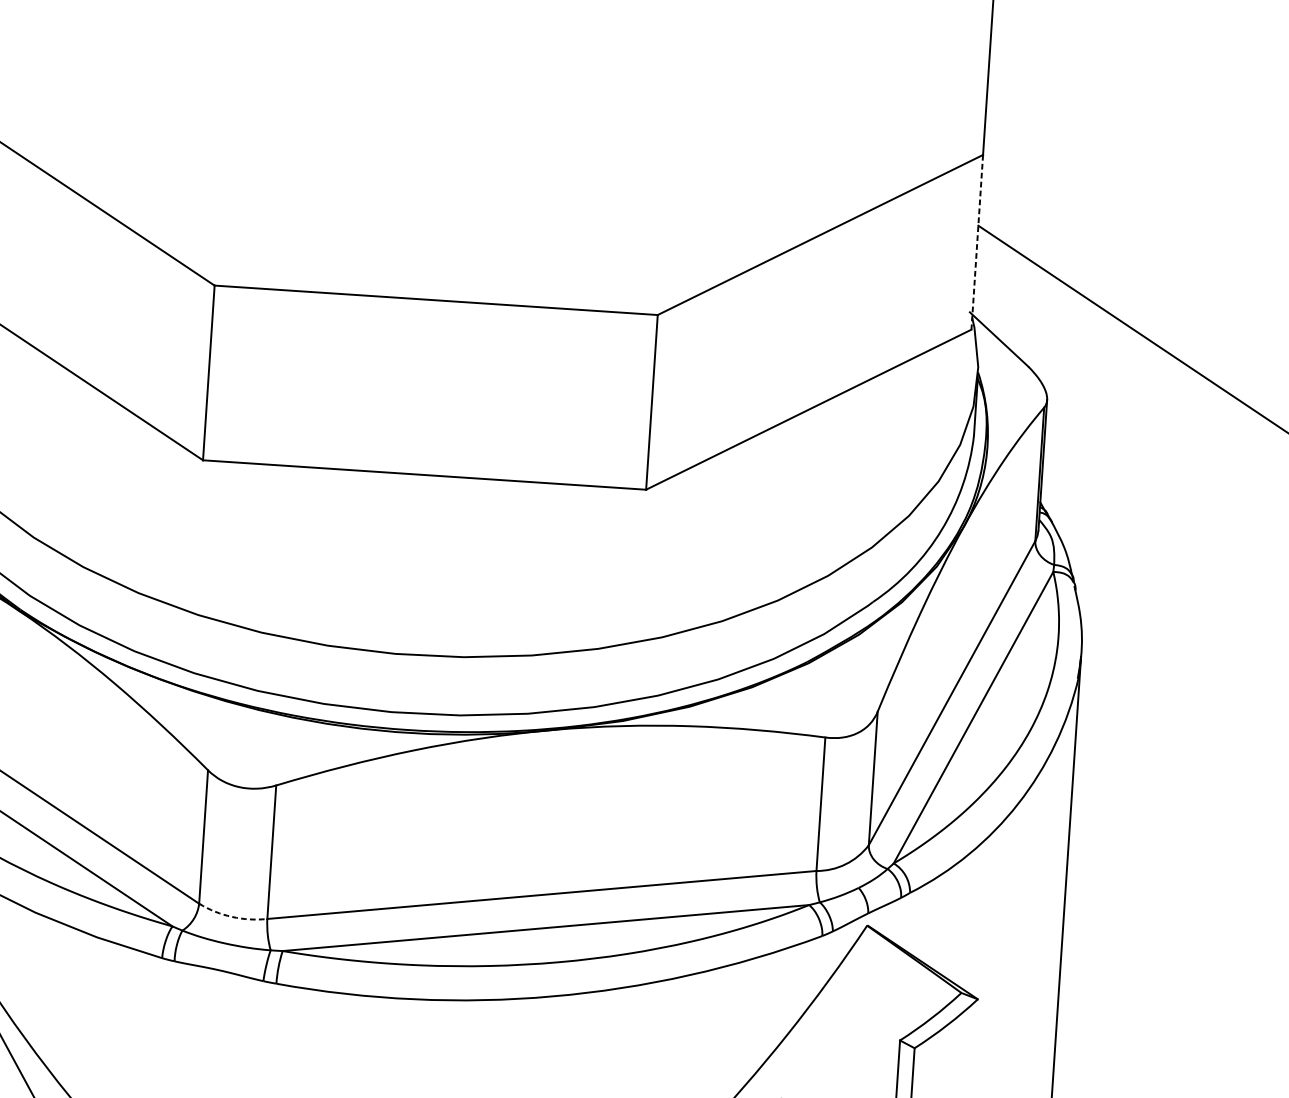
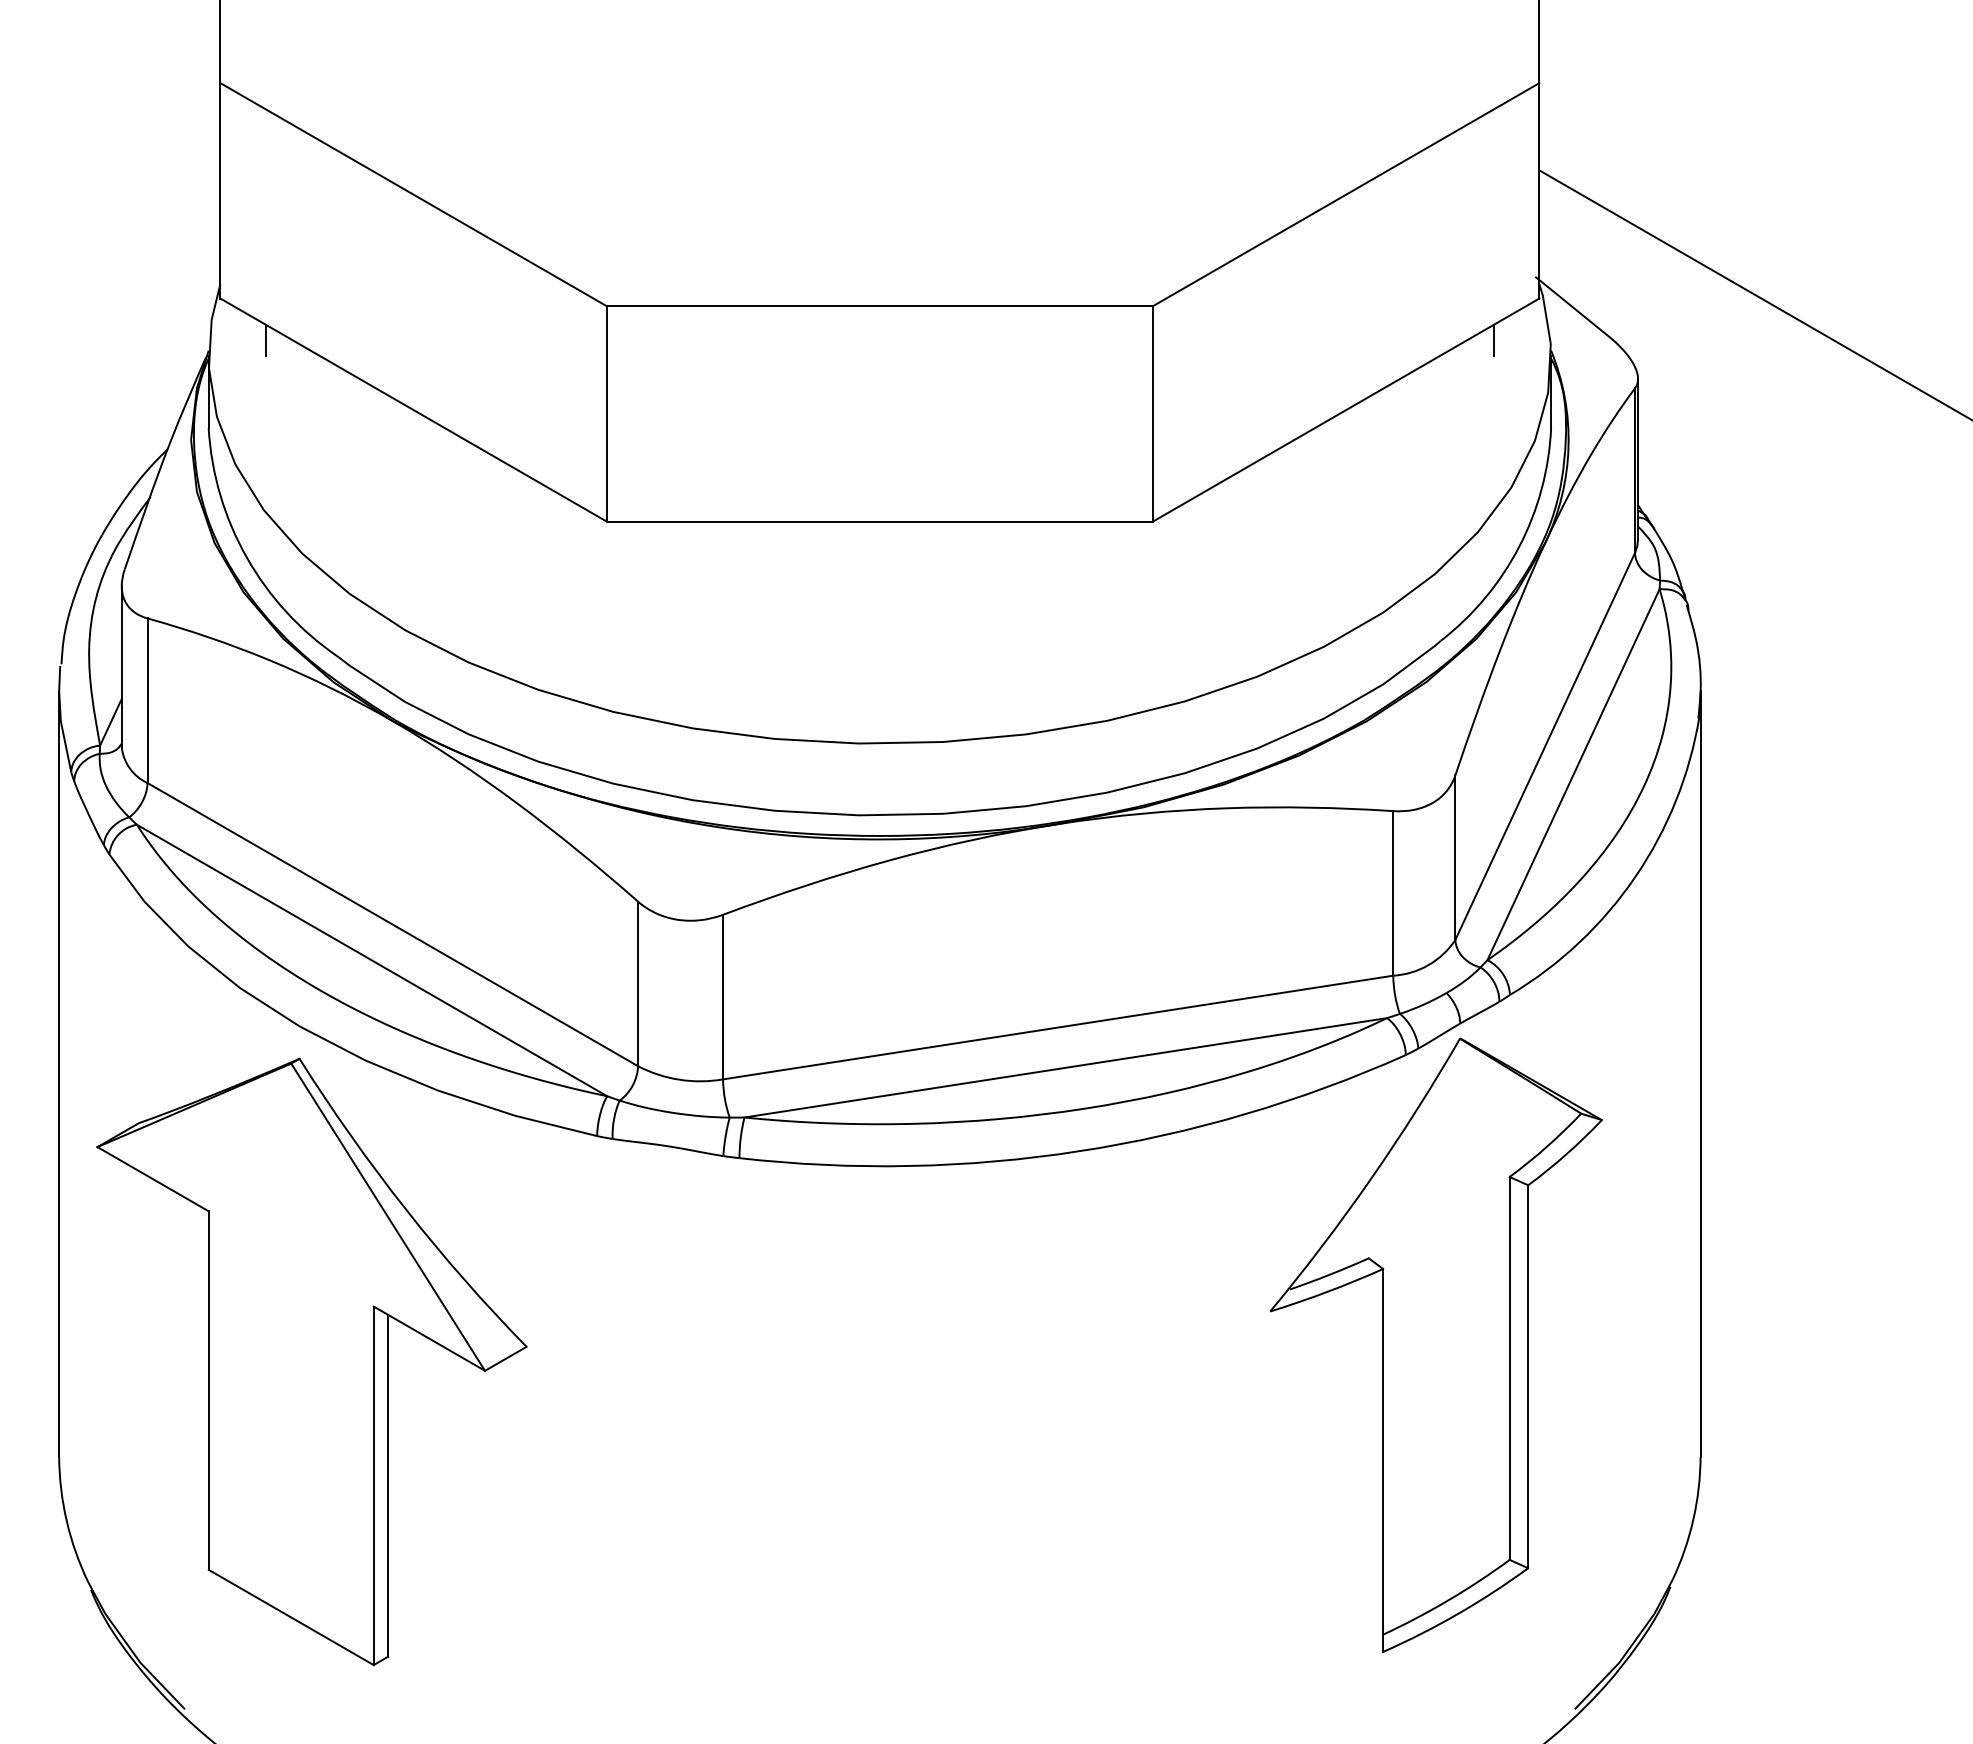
line: (977, 242) -> (1539, 190), dashed -> solid
line: (932, 361) -> (1494, 340), added
arc: (232, 916) -> (679, 1079), dashed -> solid

